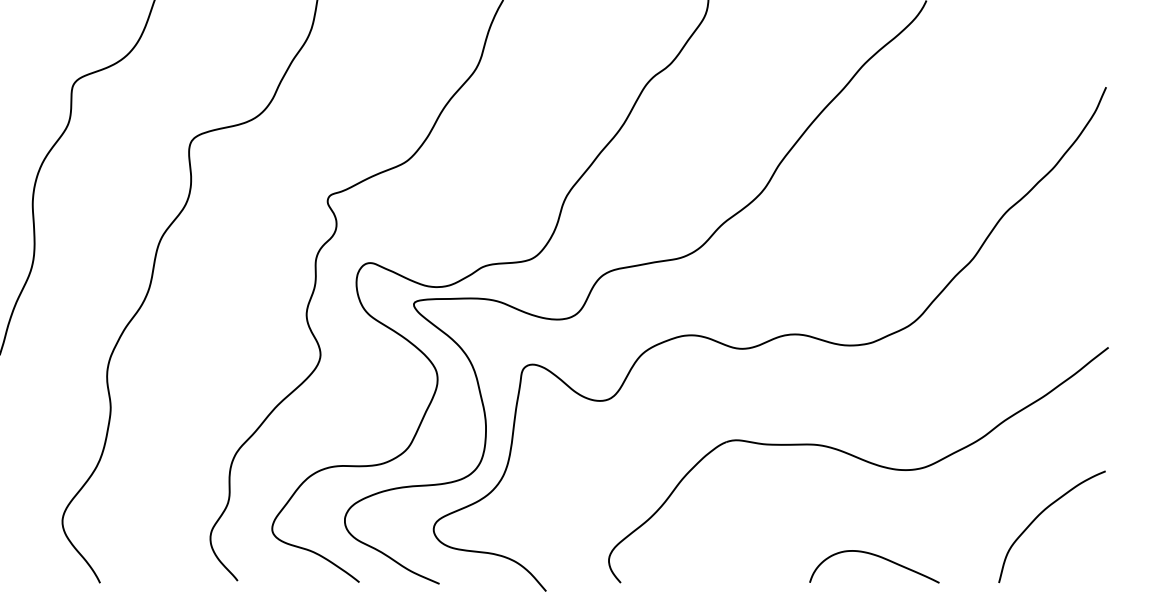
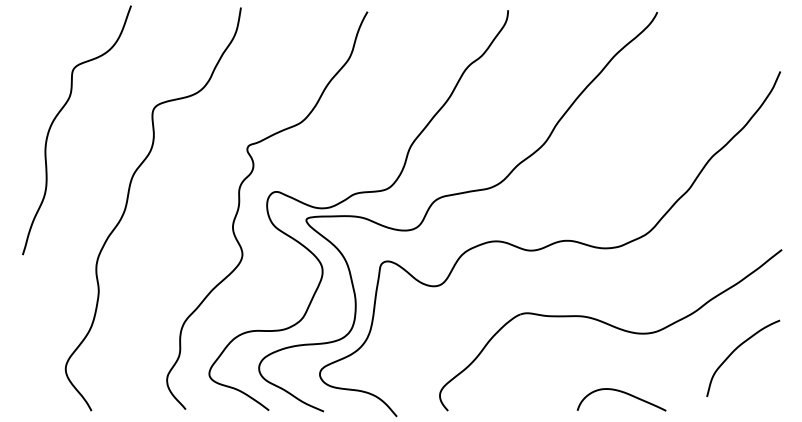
curve: (1042, 513) -> (736, 349), moved

